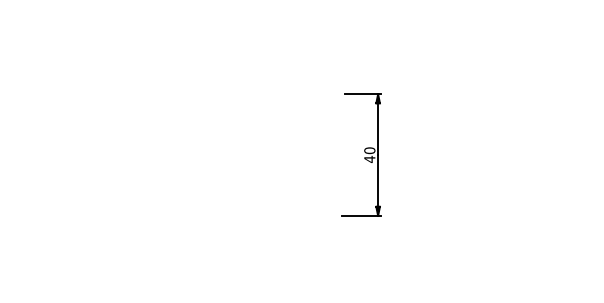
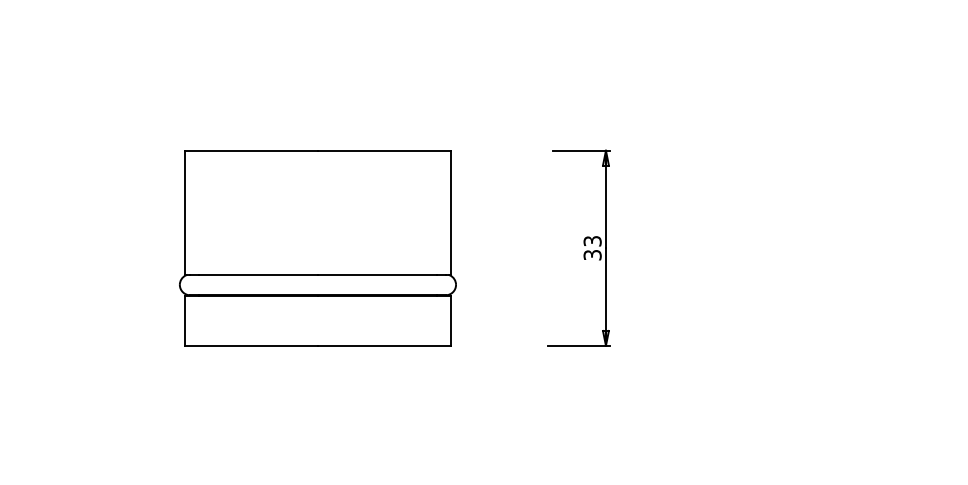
part: (198, 154) -> (318, 247), added
text: (369, 154) -> (592, 247), 40 -> 33

